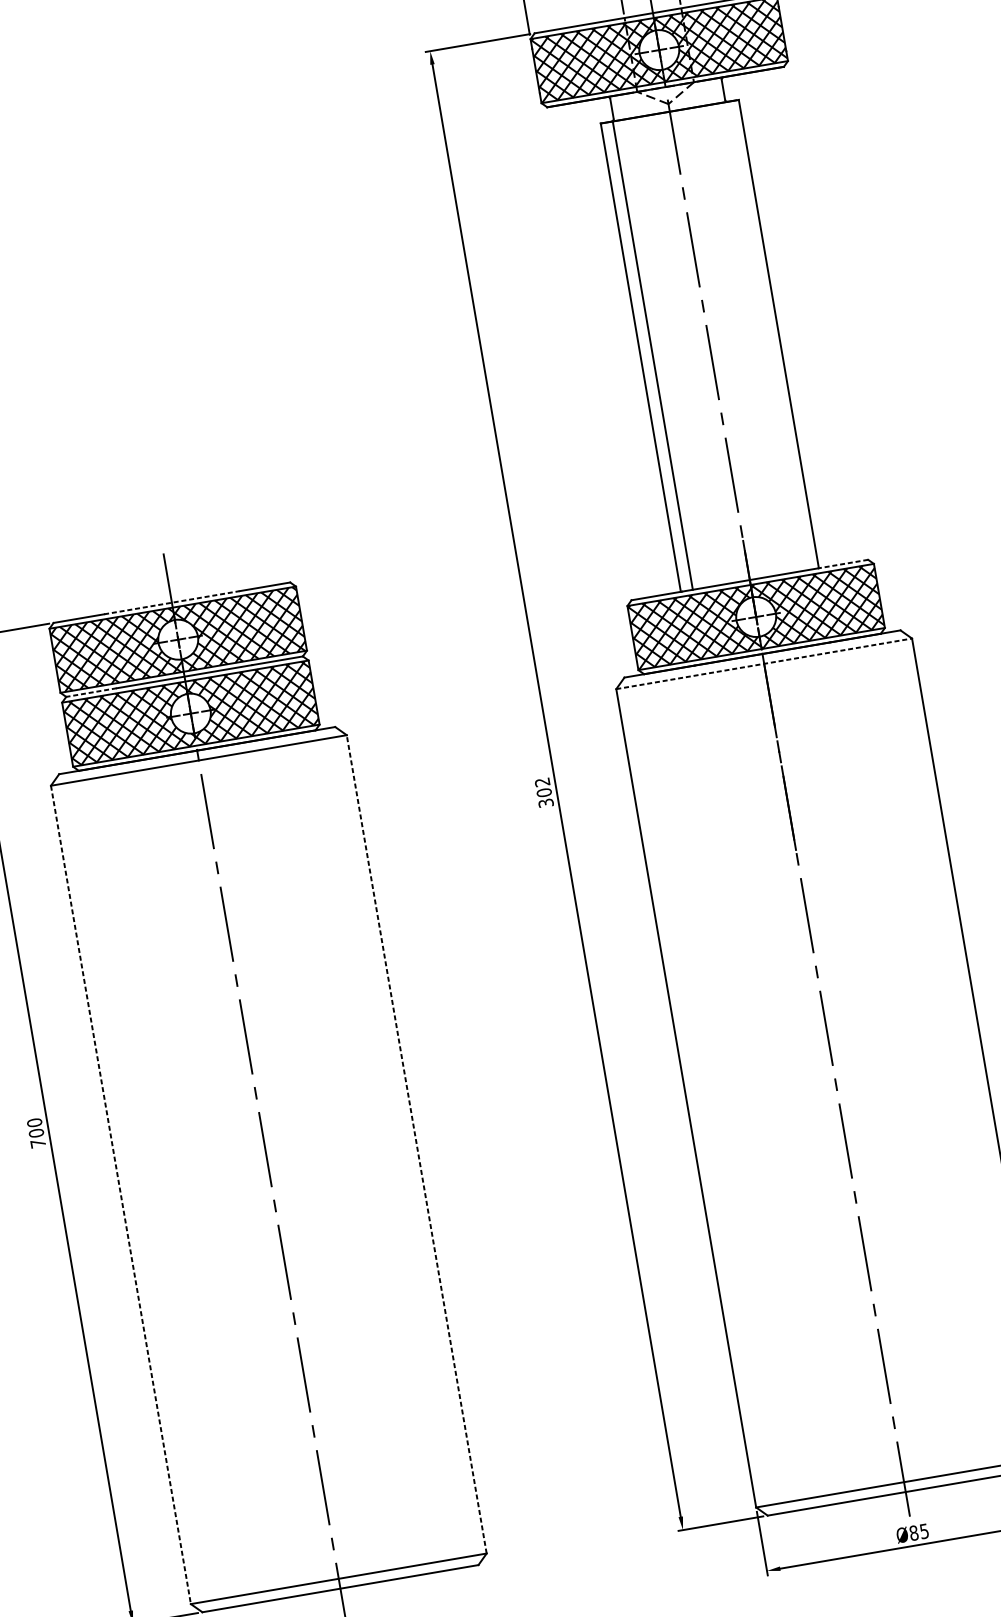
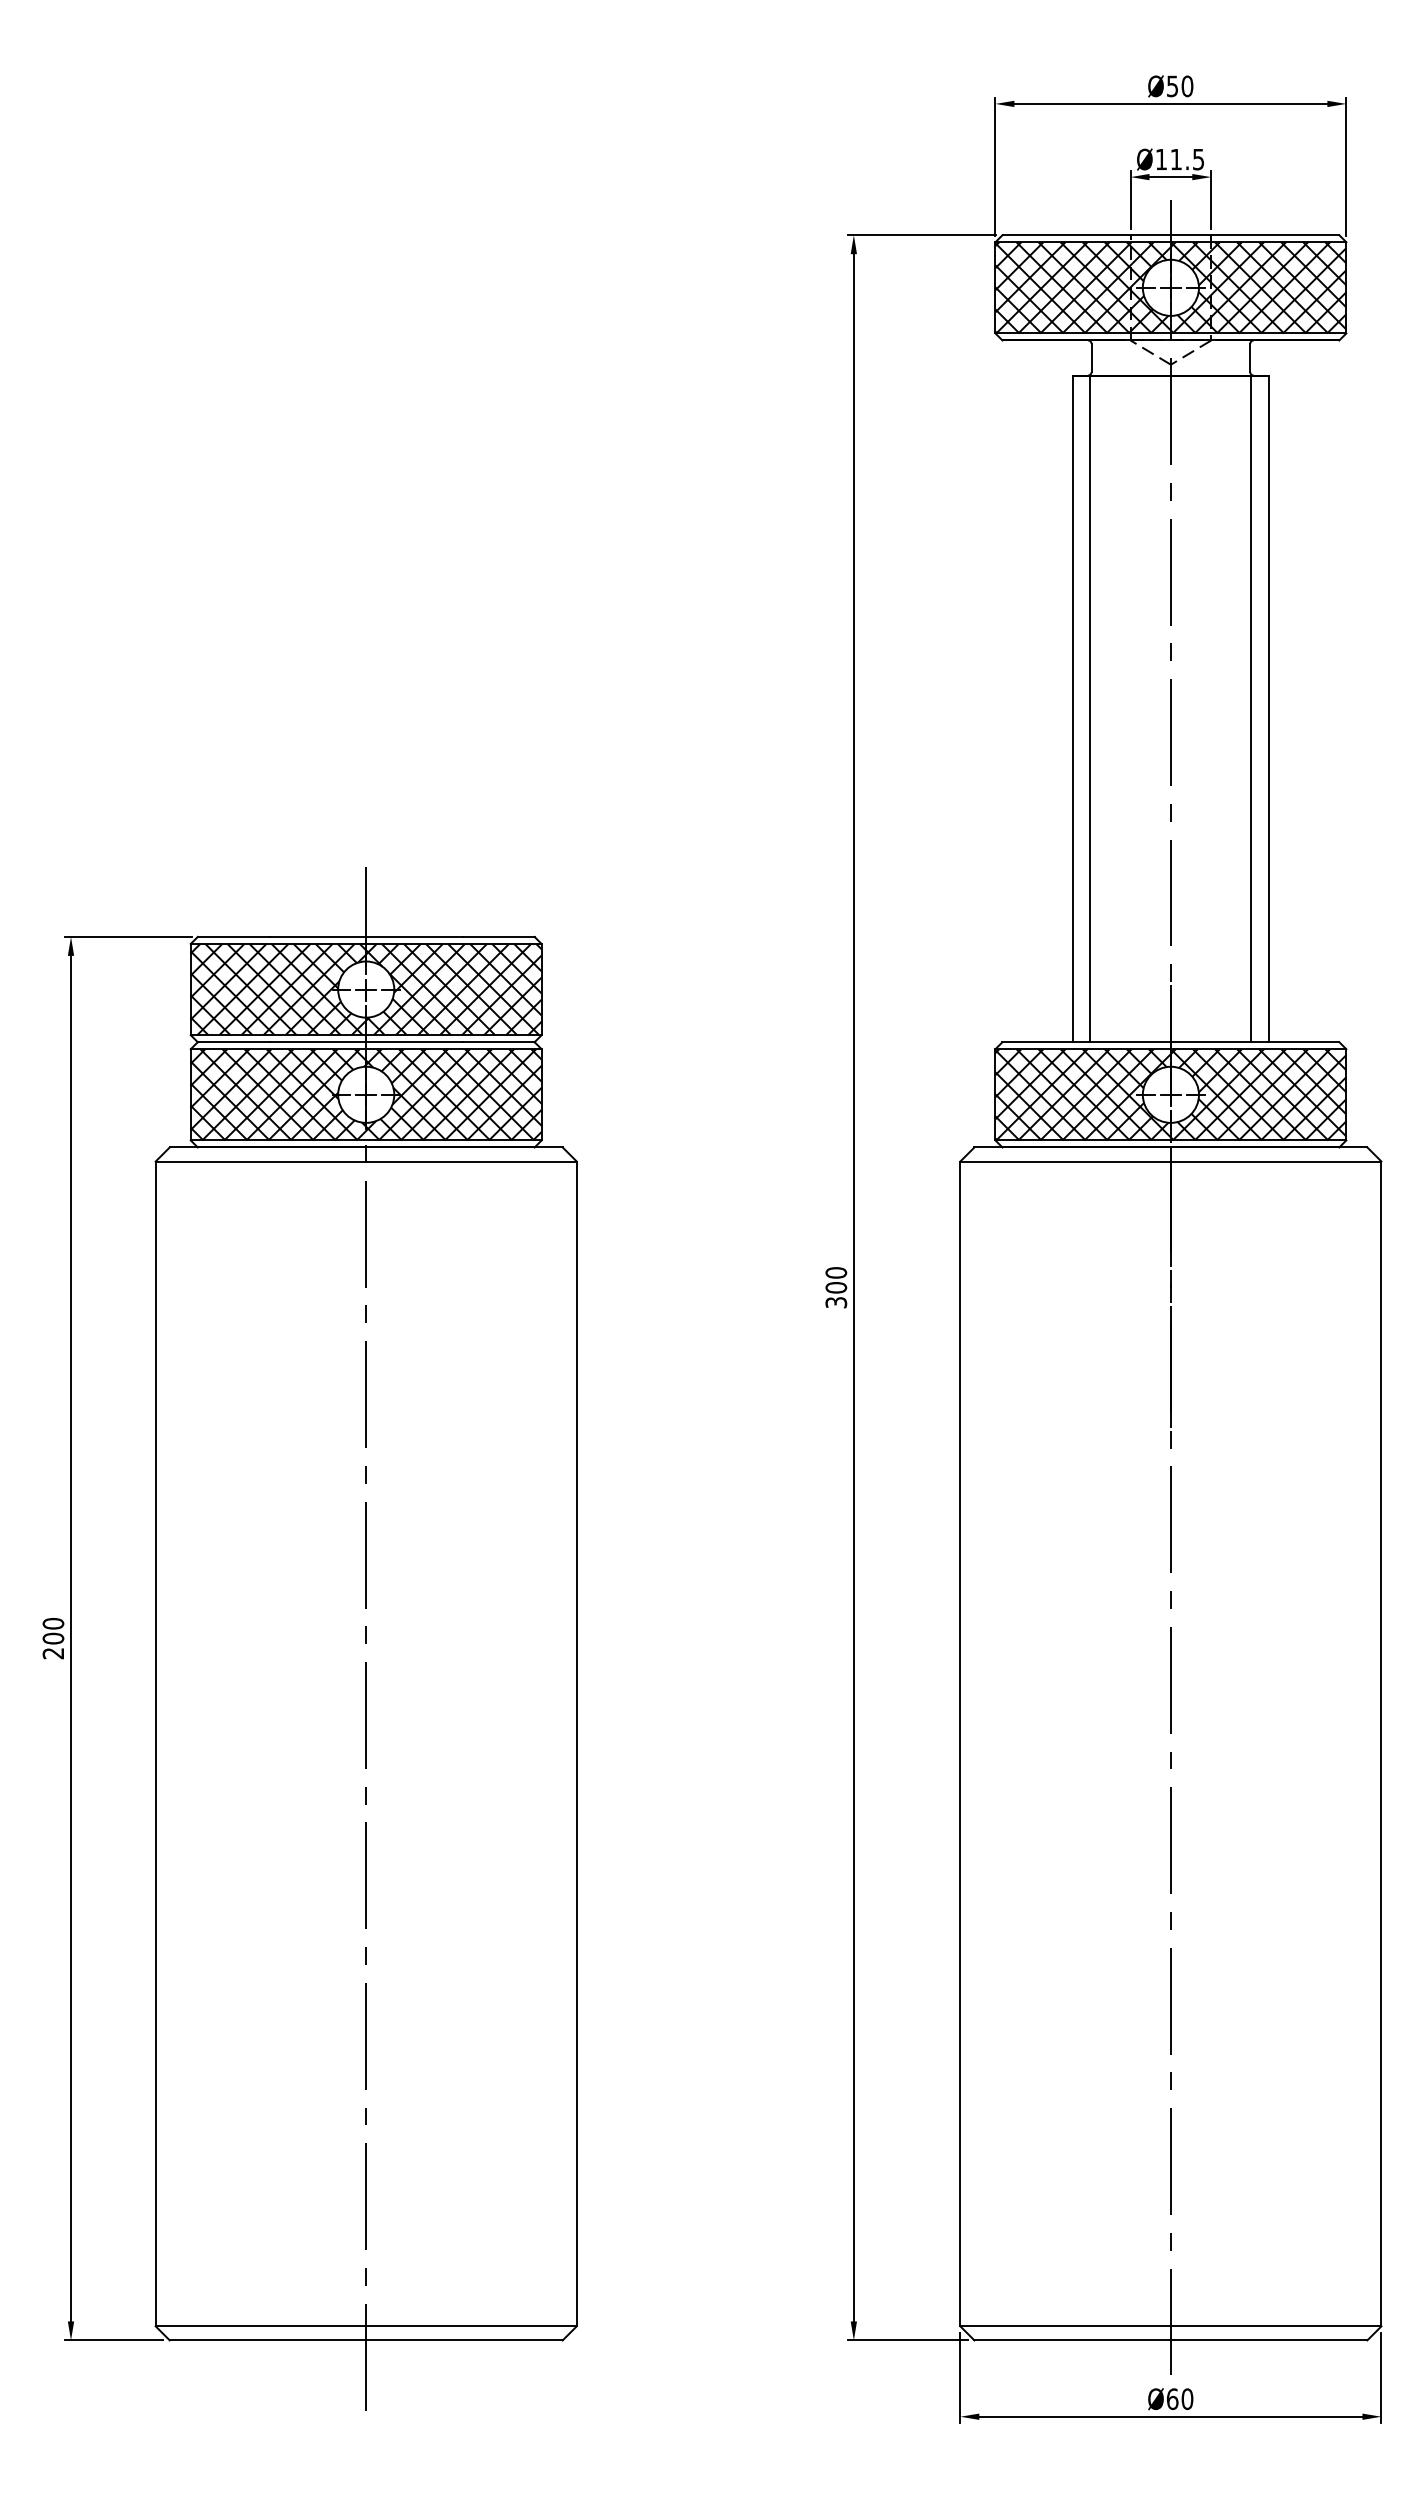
line: (766, 335) -> (1251, 708), added
line: (843, 564) -> (1303, 1042), dashed -> solid
line: (172, 602) -> (366, 936), dashed -> solid
line: (763, 663) -> (1170, 1161), dashed -> solid
line: (91, 692) -> (233, 1042), dashed -> solid
text: (542, 781) -> (836, 1272), 302 -> 300
text: (37, 1143) -> (52, 1653), 700 -> 200
line: (416, 1144) -> (576, 1743), dashed -> solid
line: (120, 1195) -> (155, 1744), dashed -> solid
text: (918, 1532) -> (1179, 2399), Ø85 -> Ø60

